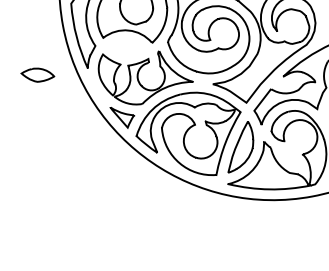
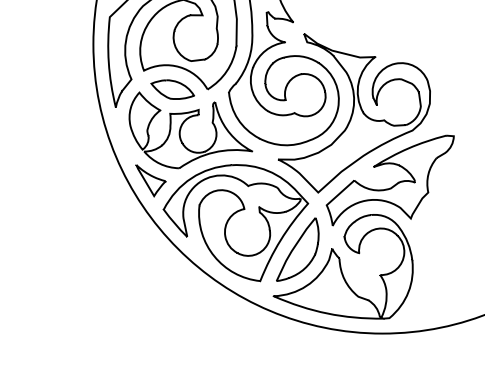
part: (37, 74) -> (172, 89), moved

